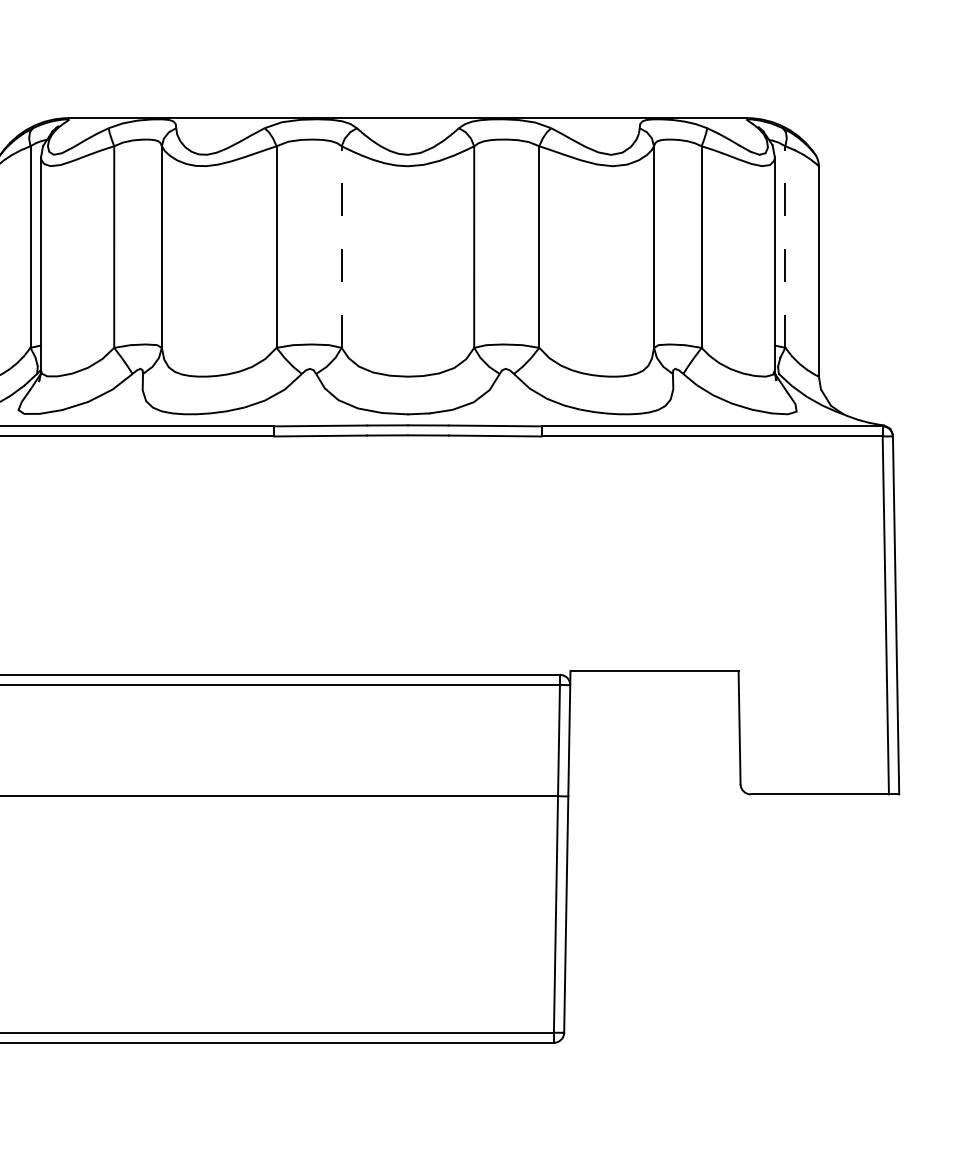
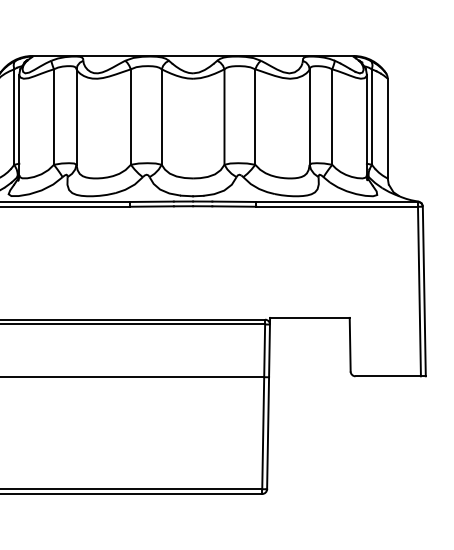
line: (341, 247) -> (161, 117), dashed -> solid
line: (784, 247) -> (371, 117), dashed -> solid

